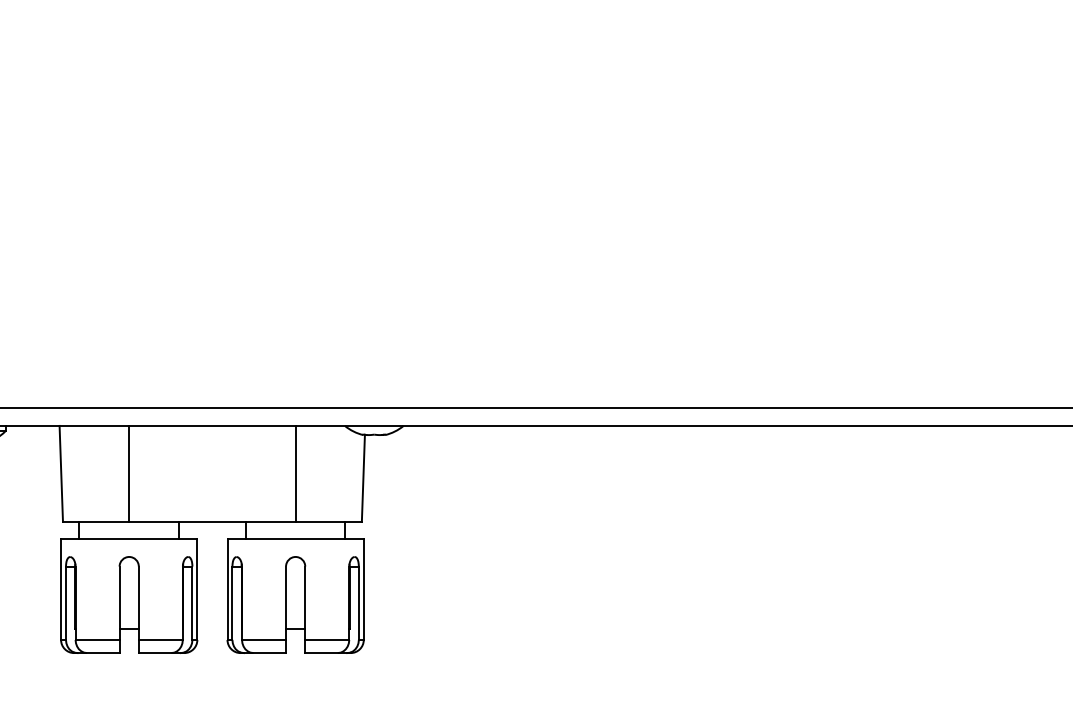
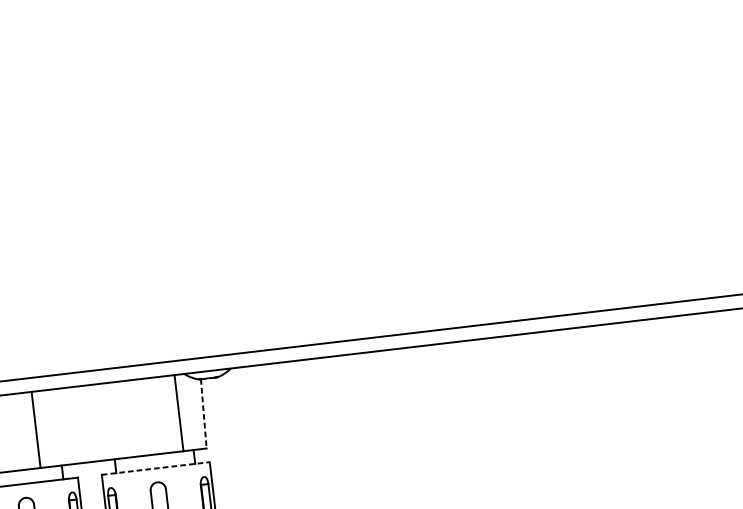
line: (129, 473) -> (36, 429), moved
line: (295, 473) -> (178, 412), moved
line: (363, 478) -> (203, 413), solid -> dashed
line: (296, 539) -> (156, 468), solid -> dashed

